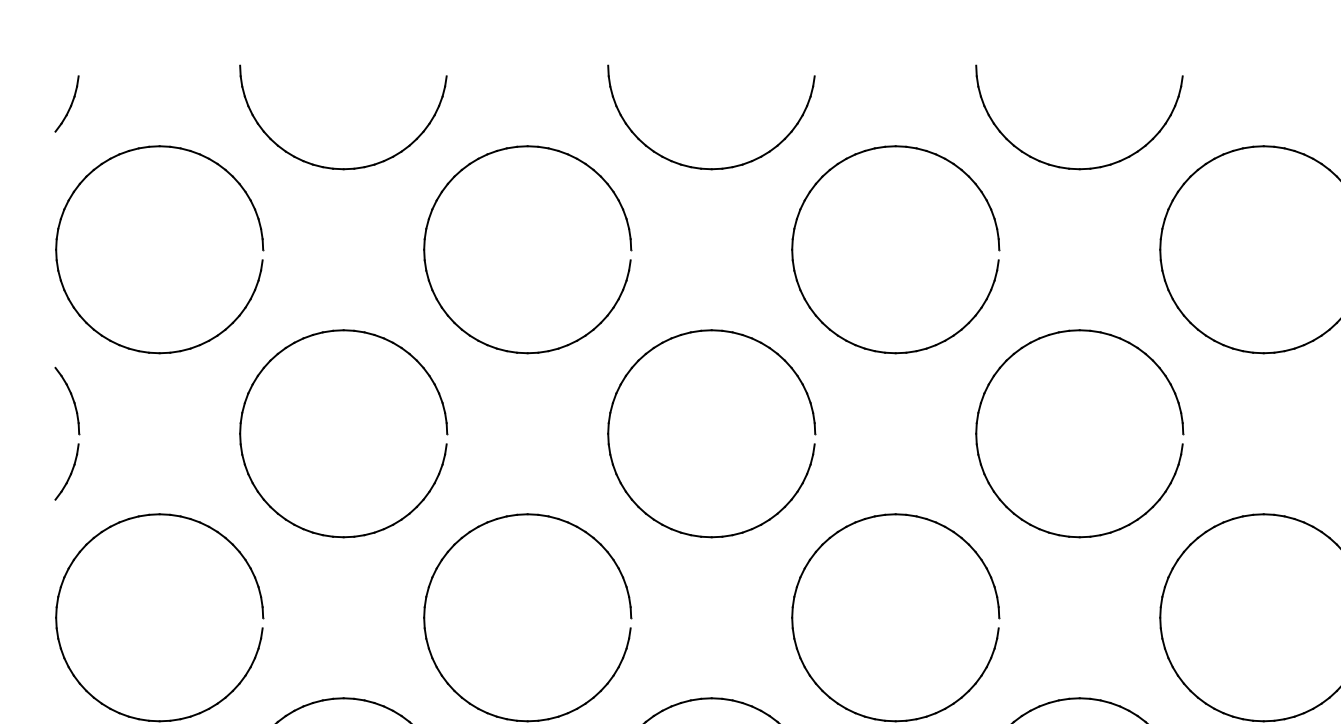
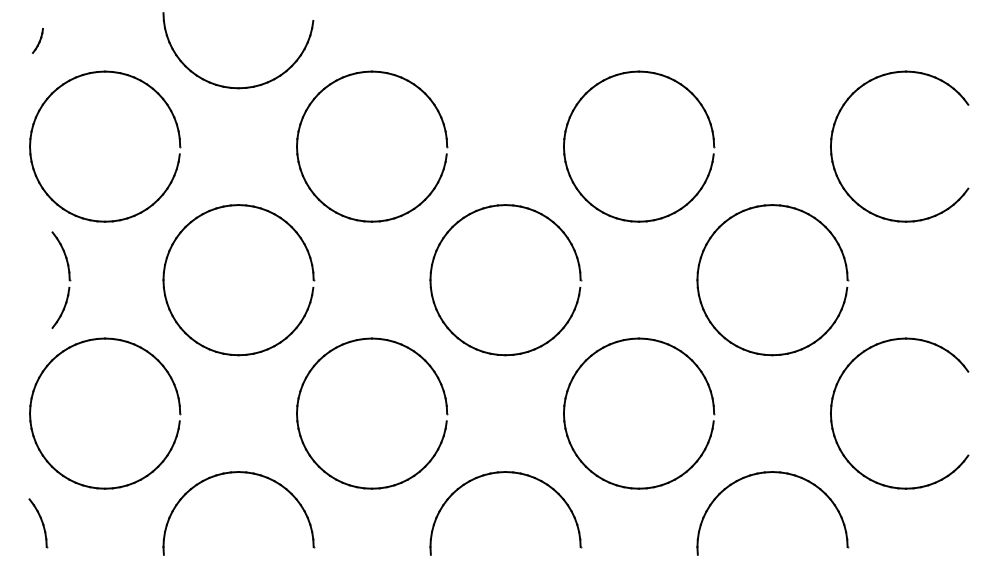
part: (66, 103) -> (37, 40), size x0.6
part: (700, 166) -> (497, 86), removed
part: (1068, 166) -> (764, 86), removed
part: (77, 432) -> (68, 279), moved

